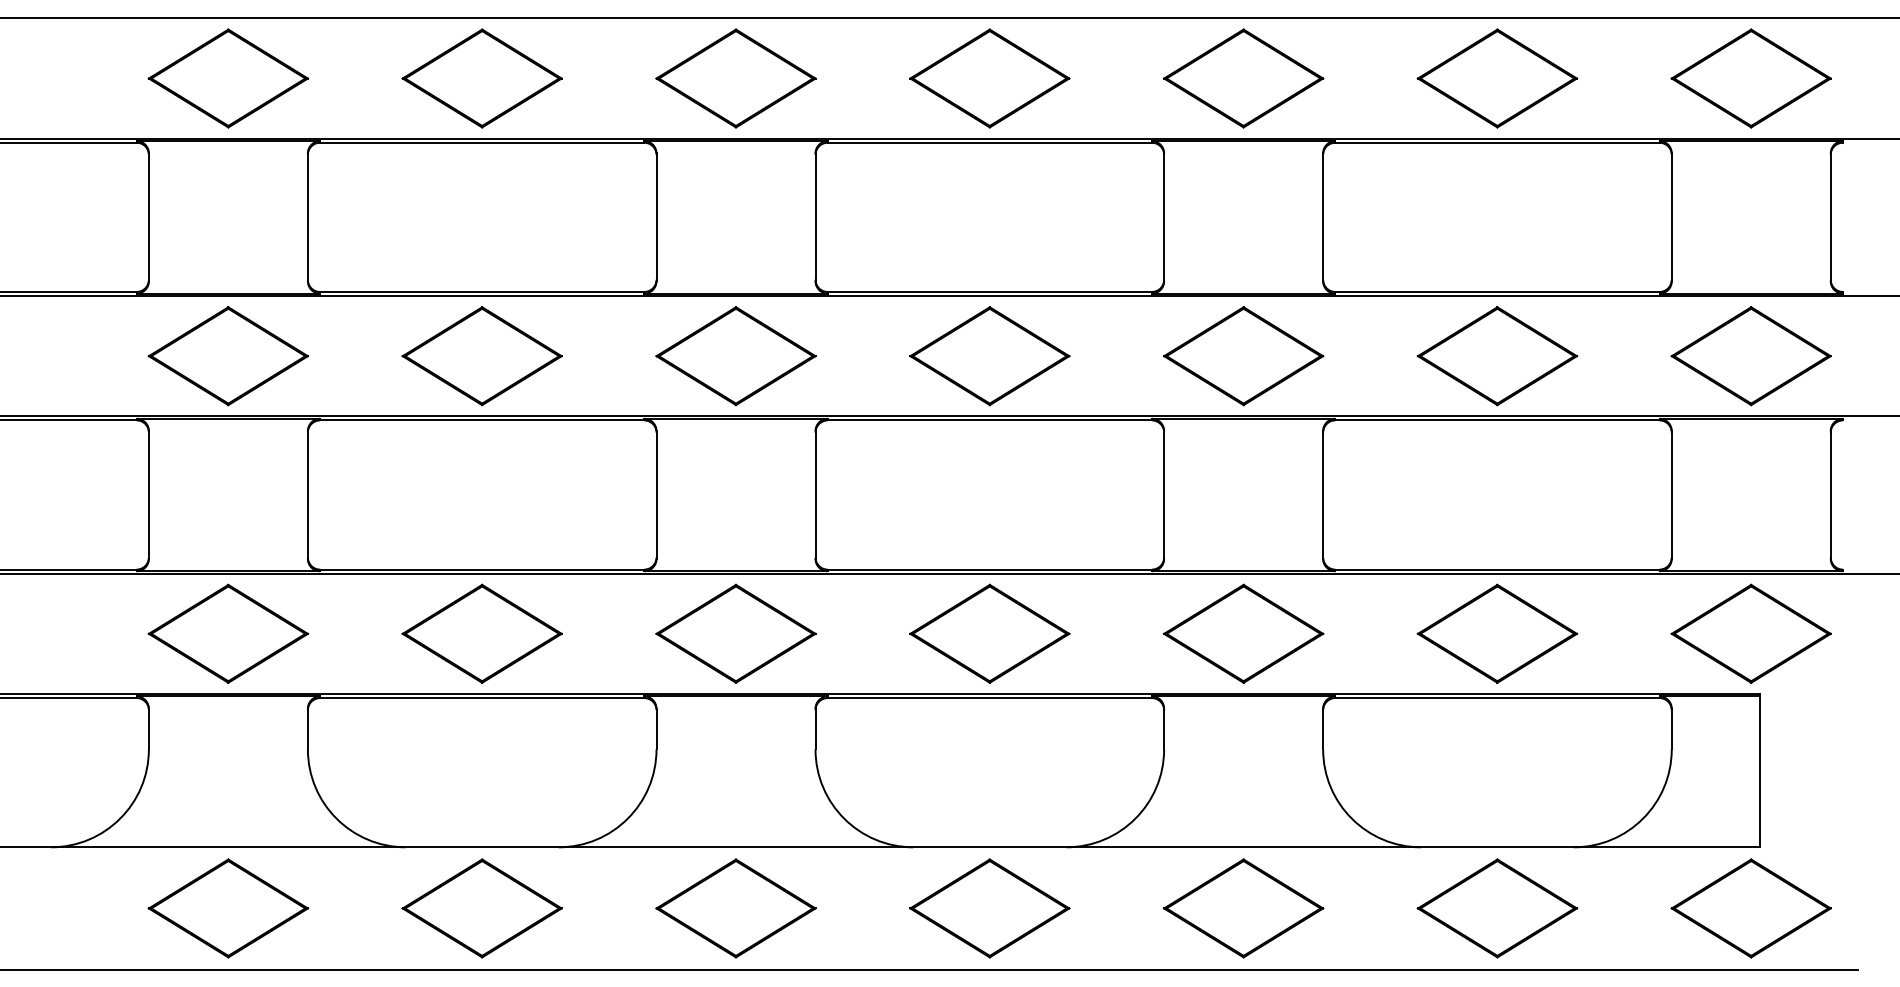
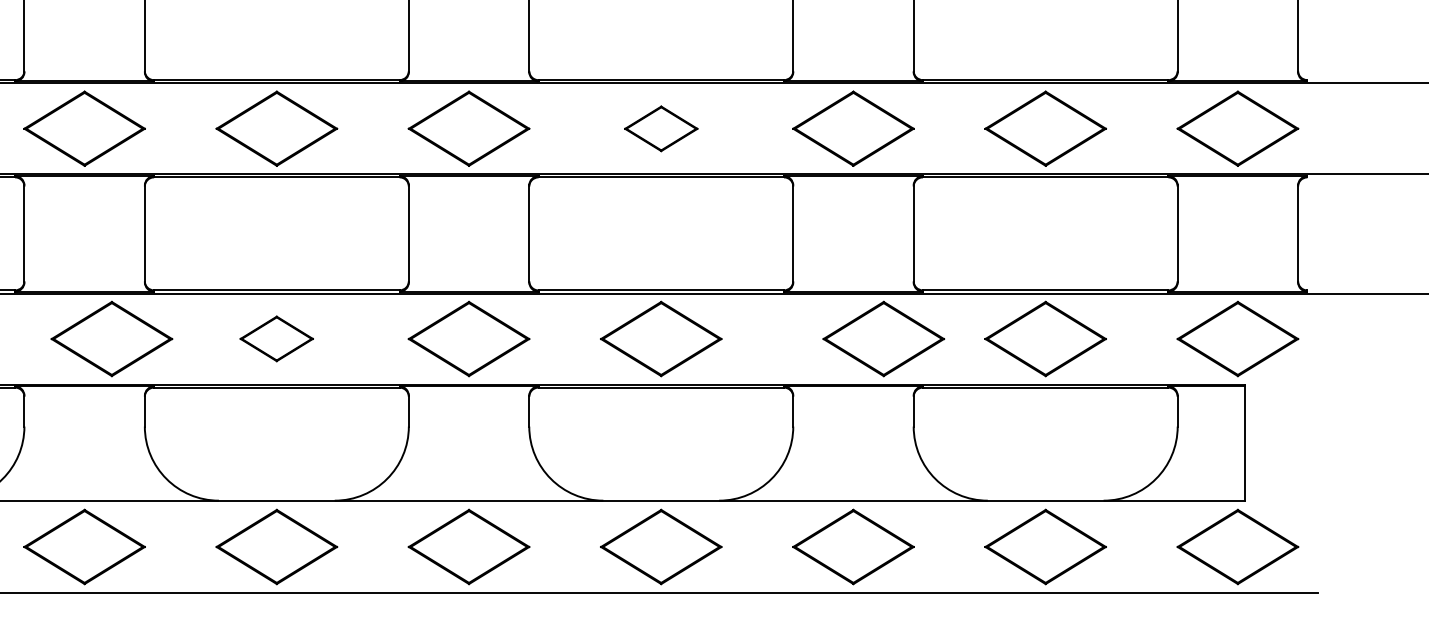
part: (989, 356) -> (661, 128), size x0.6
part: (227, 633) -> (111, 338), moved
part: (481, 633) -> (276, 338), size x0.6
part: (1243, 633) -> (883, 338), moved

